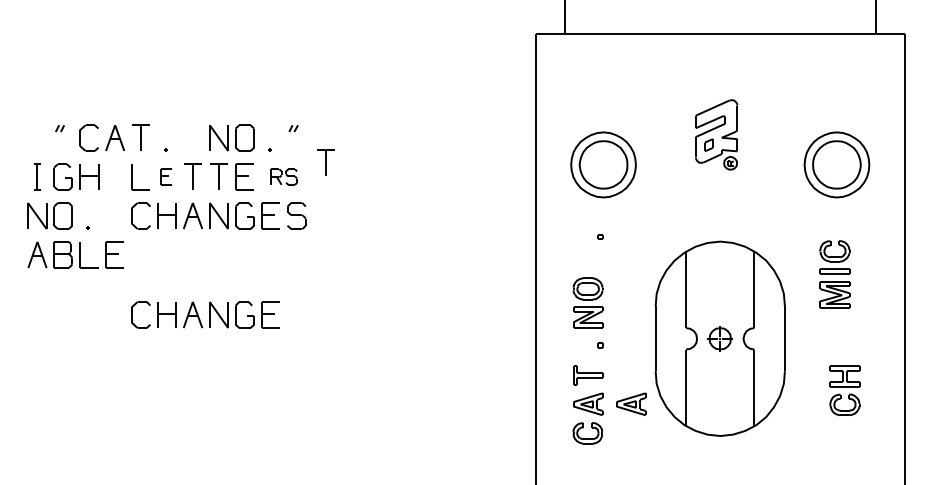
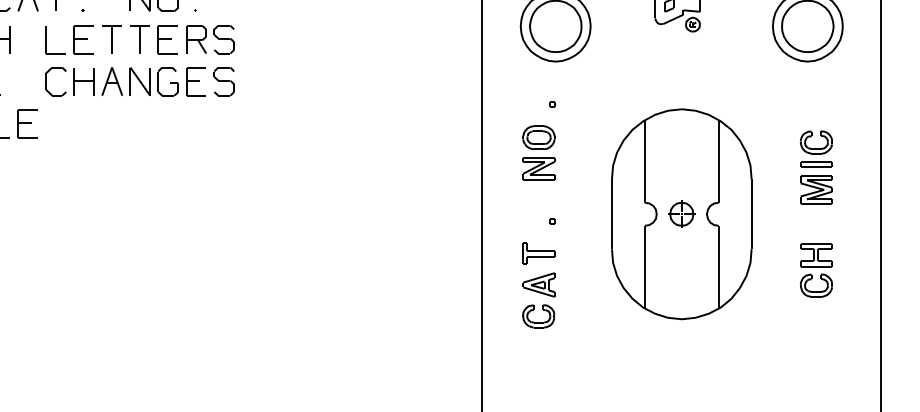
part: (325, 162) -> (255, 23), removed
part: (166, 176) -> (83, 38), size x1.67
part: (283, 176) -> (209, 38), size x1.67
part: (834, 274) -> (815, 167), moved
part: (587, 302) -> (538, 152), moved
part: (205, 314) -> (125, 188), removed
part: (631, 403) -> (585, 284), removed

